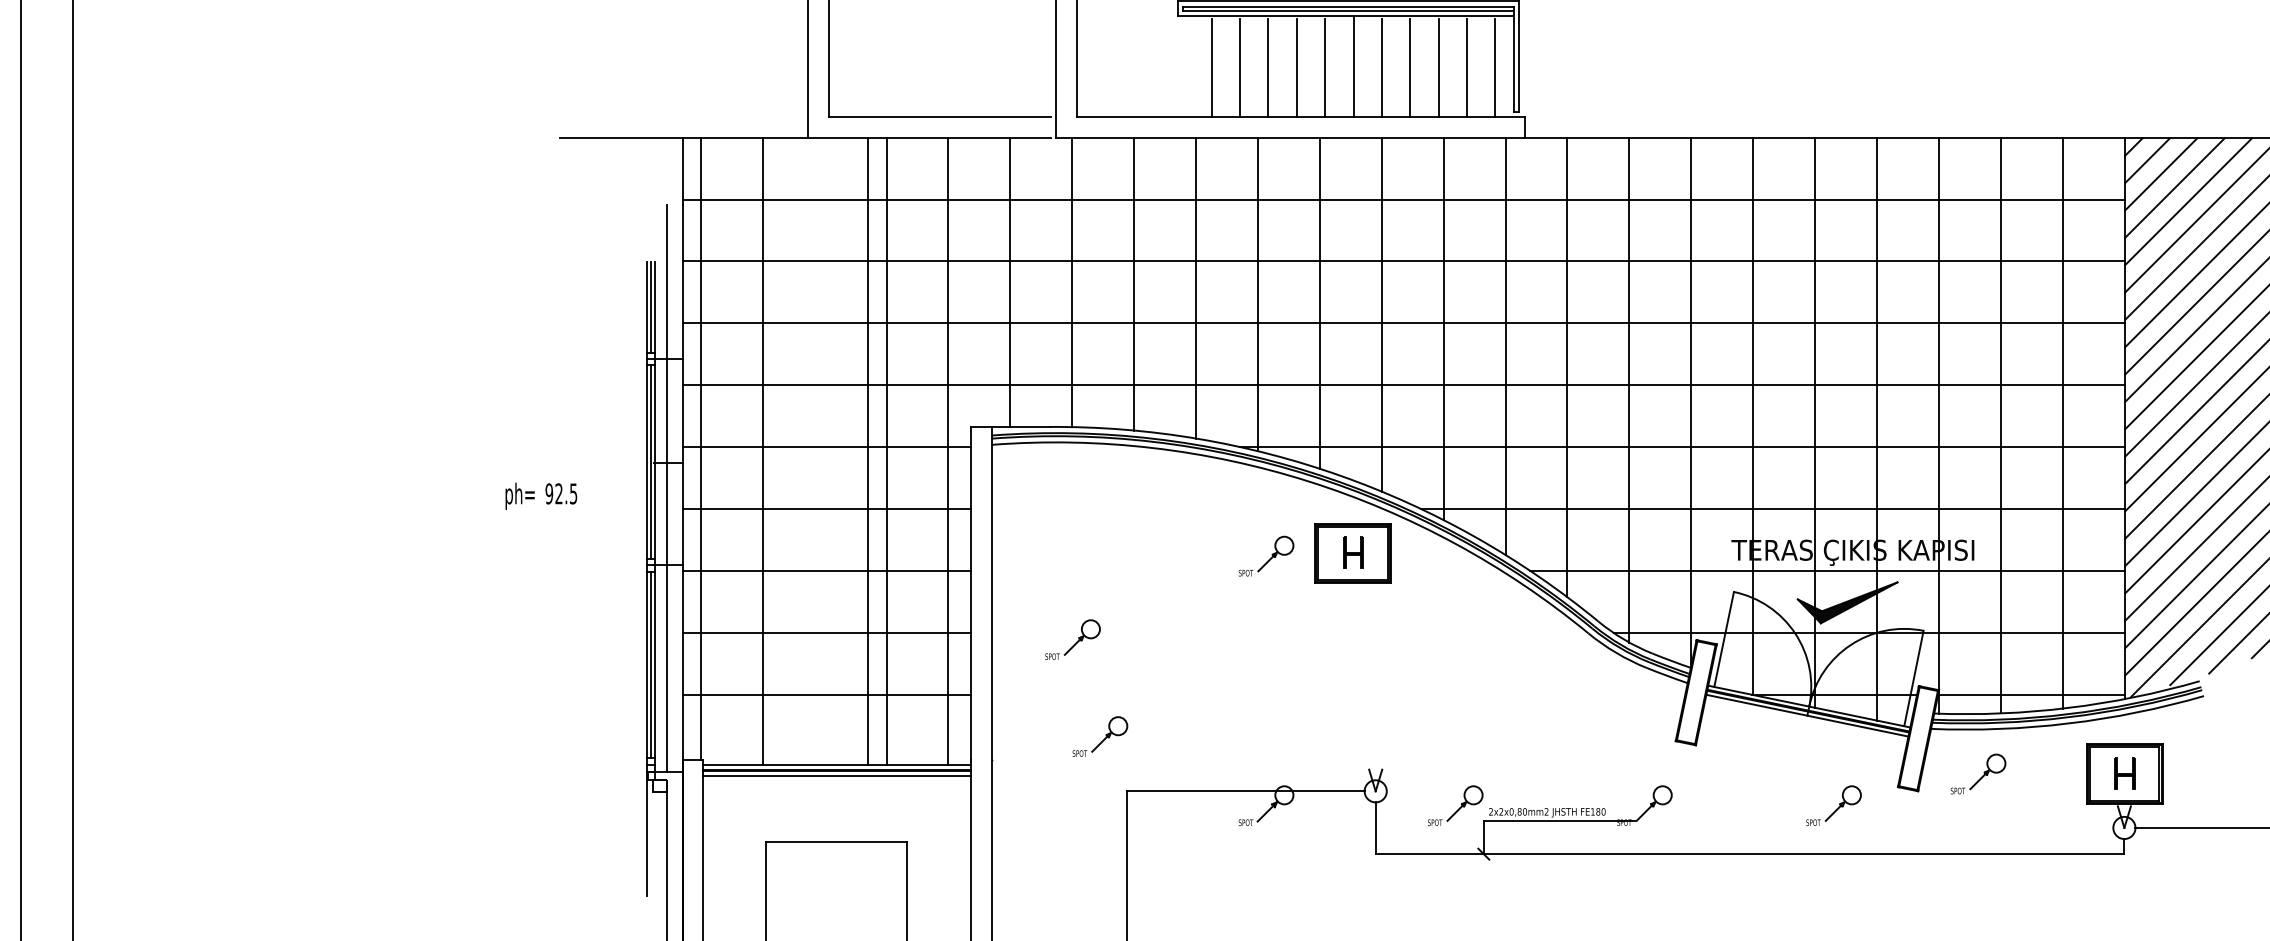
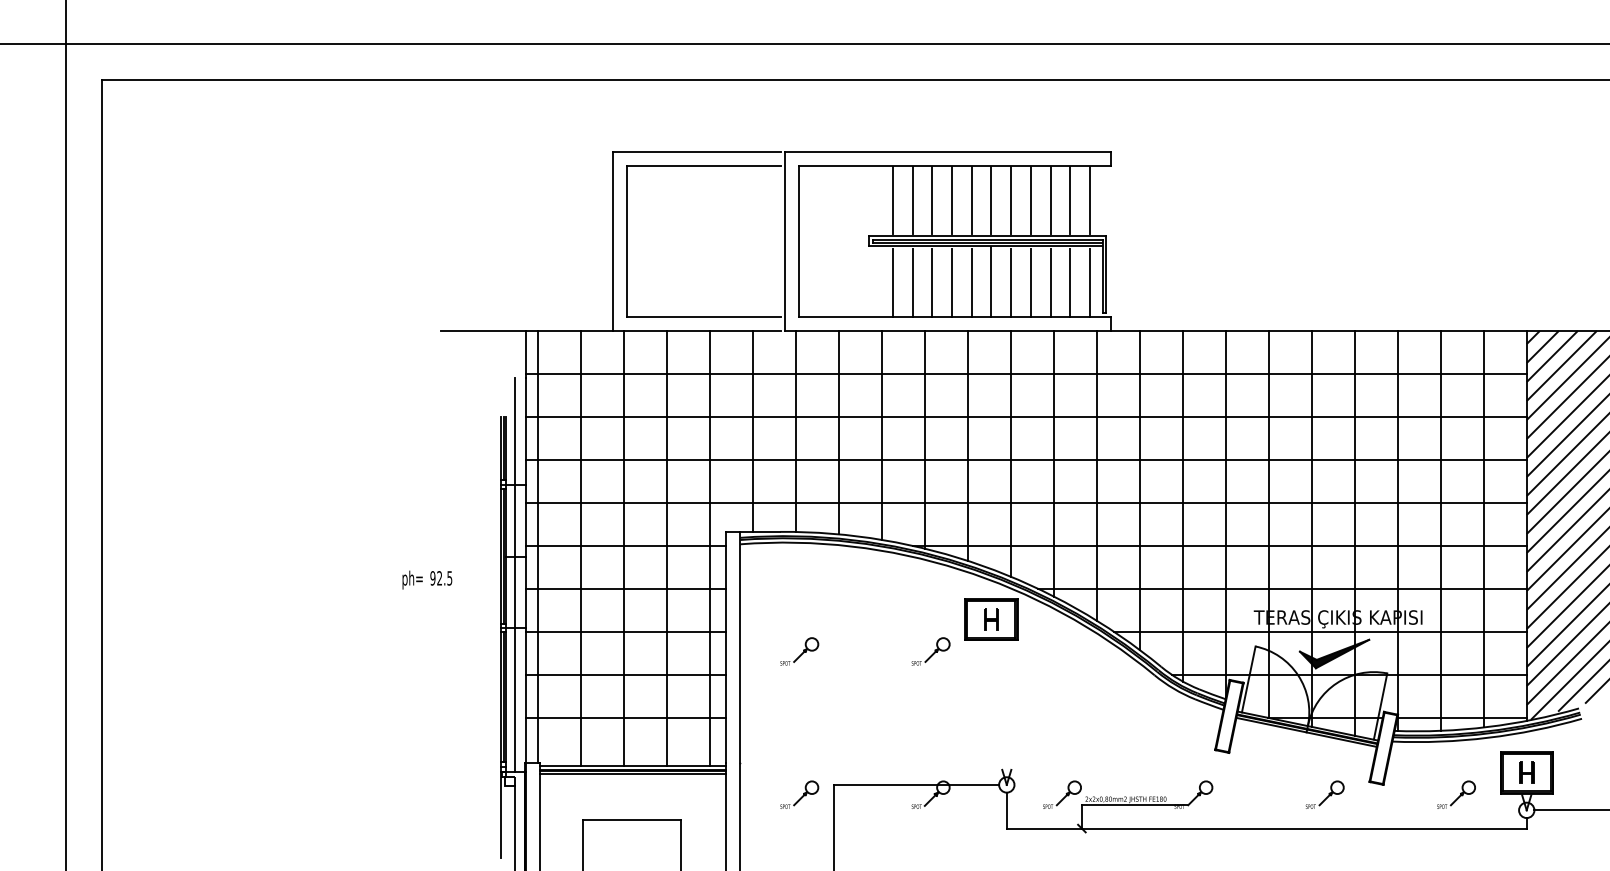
line: (868, 450) -> (624, 548), moved
part: (1265, 555) -> (930, 651), moved
part: (1072, 639) -> (799, 651), moved
part: (1100, 735) -> (799, 794), moved
part: (1978, 773) -> (1456, 794), moved

